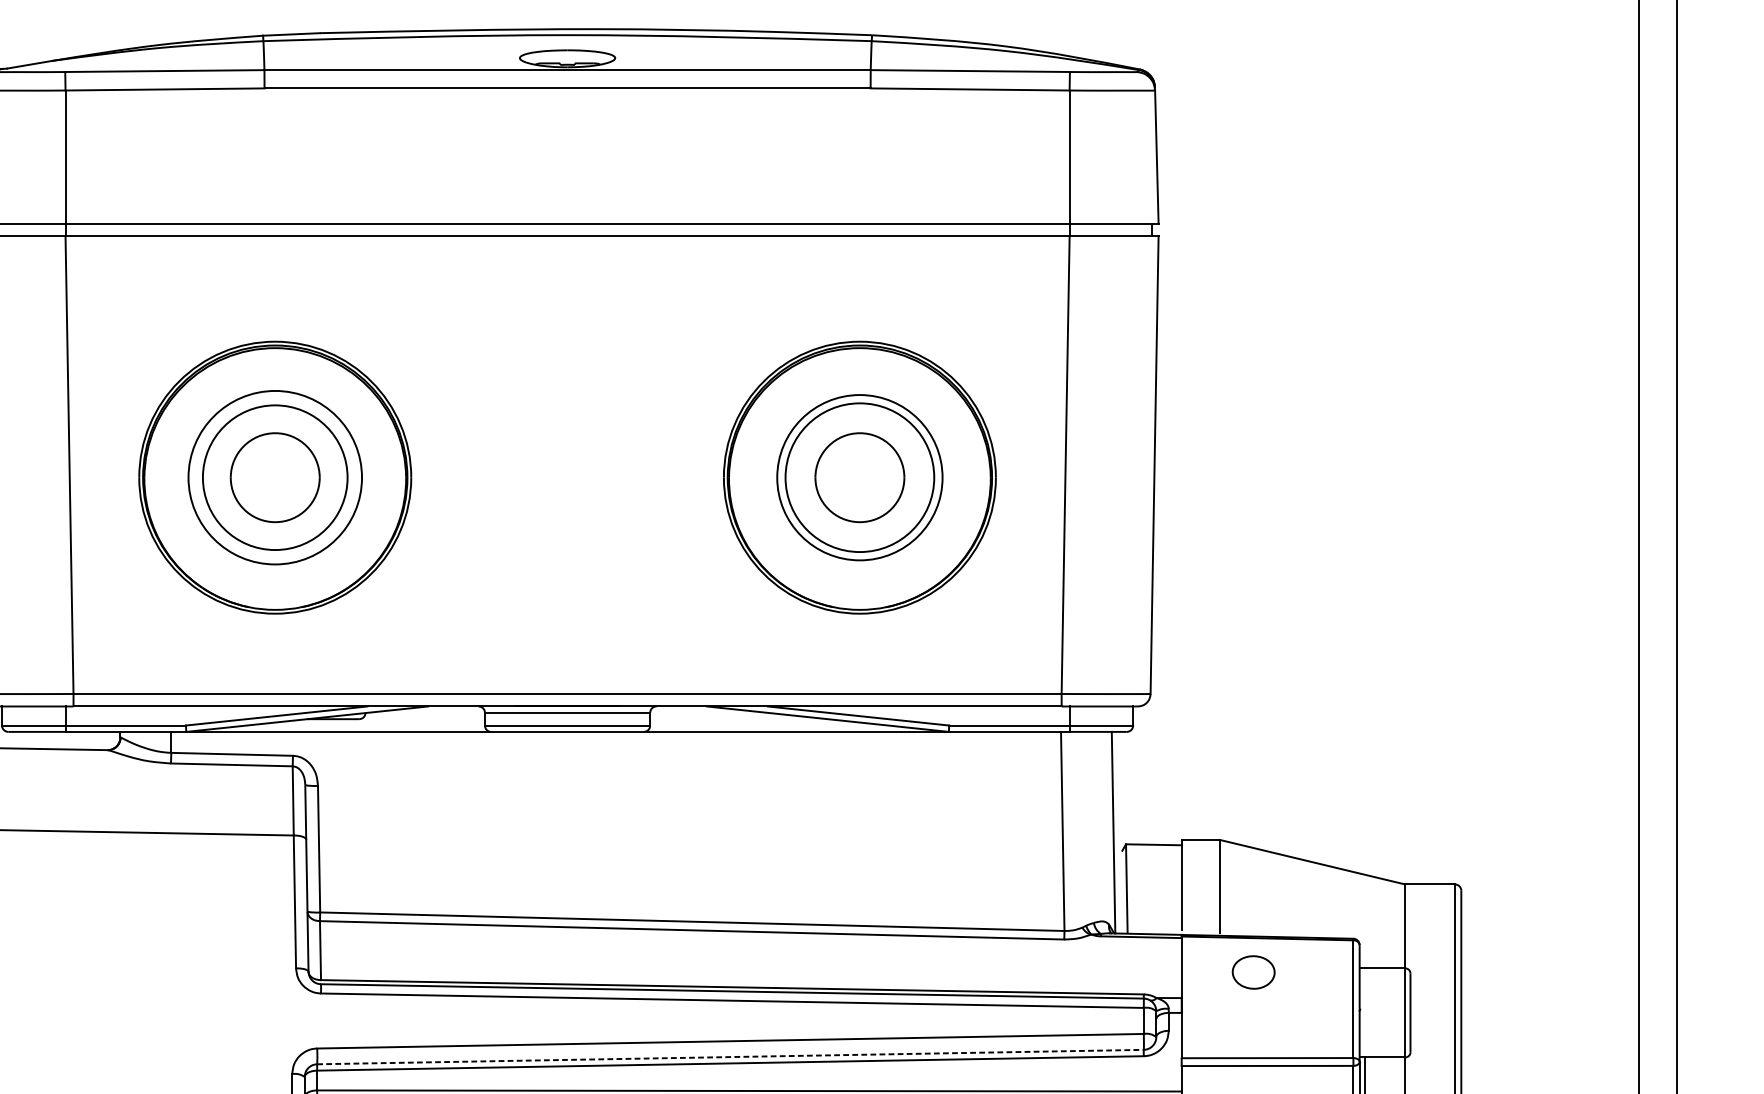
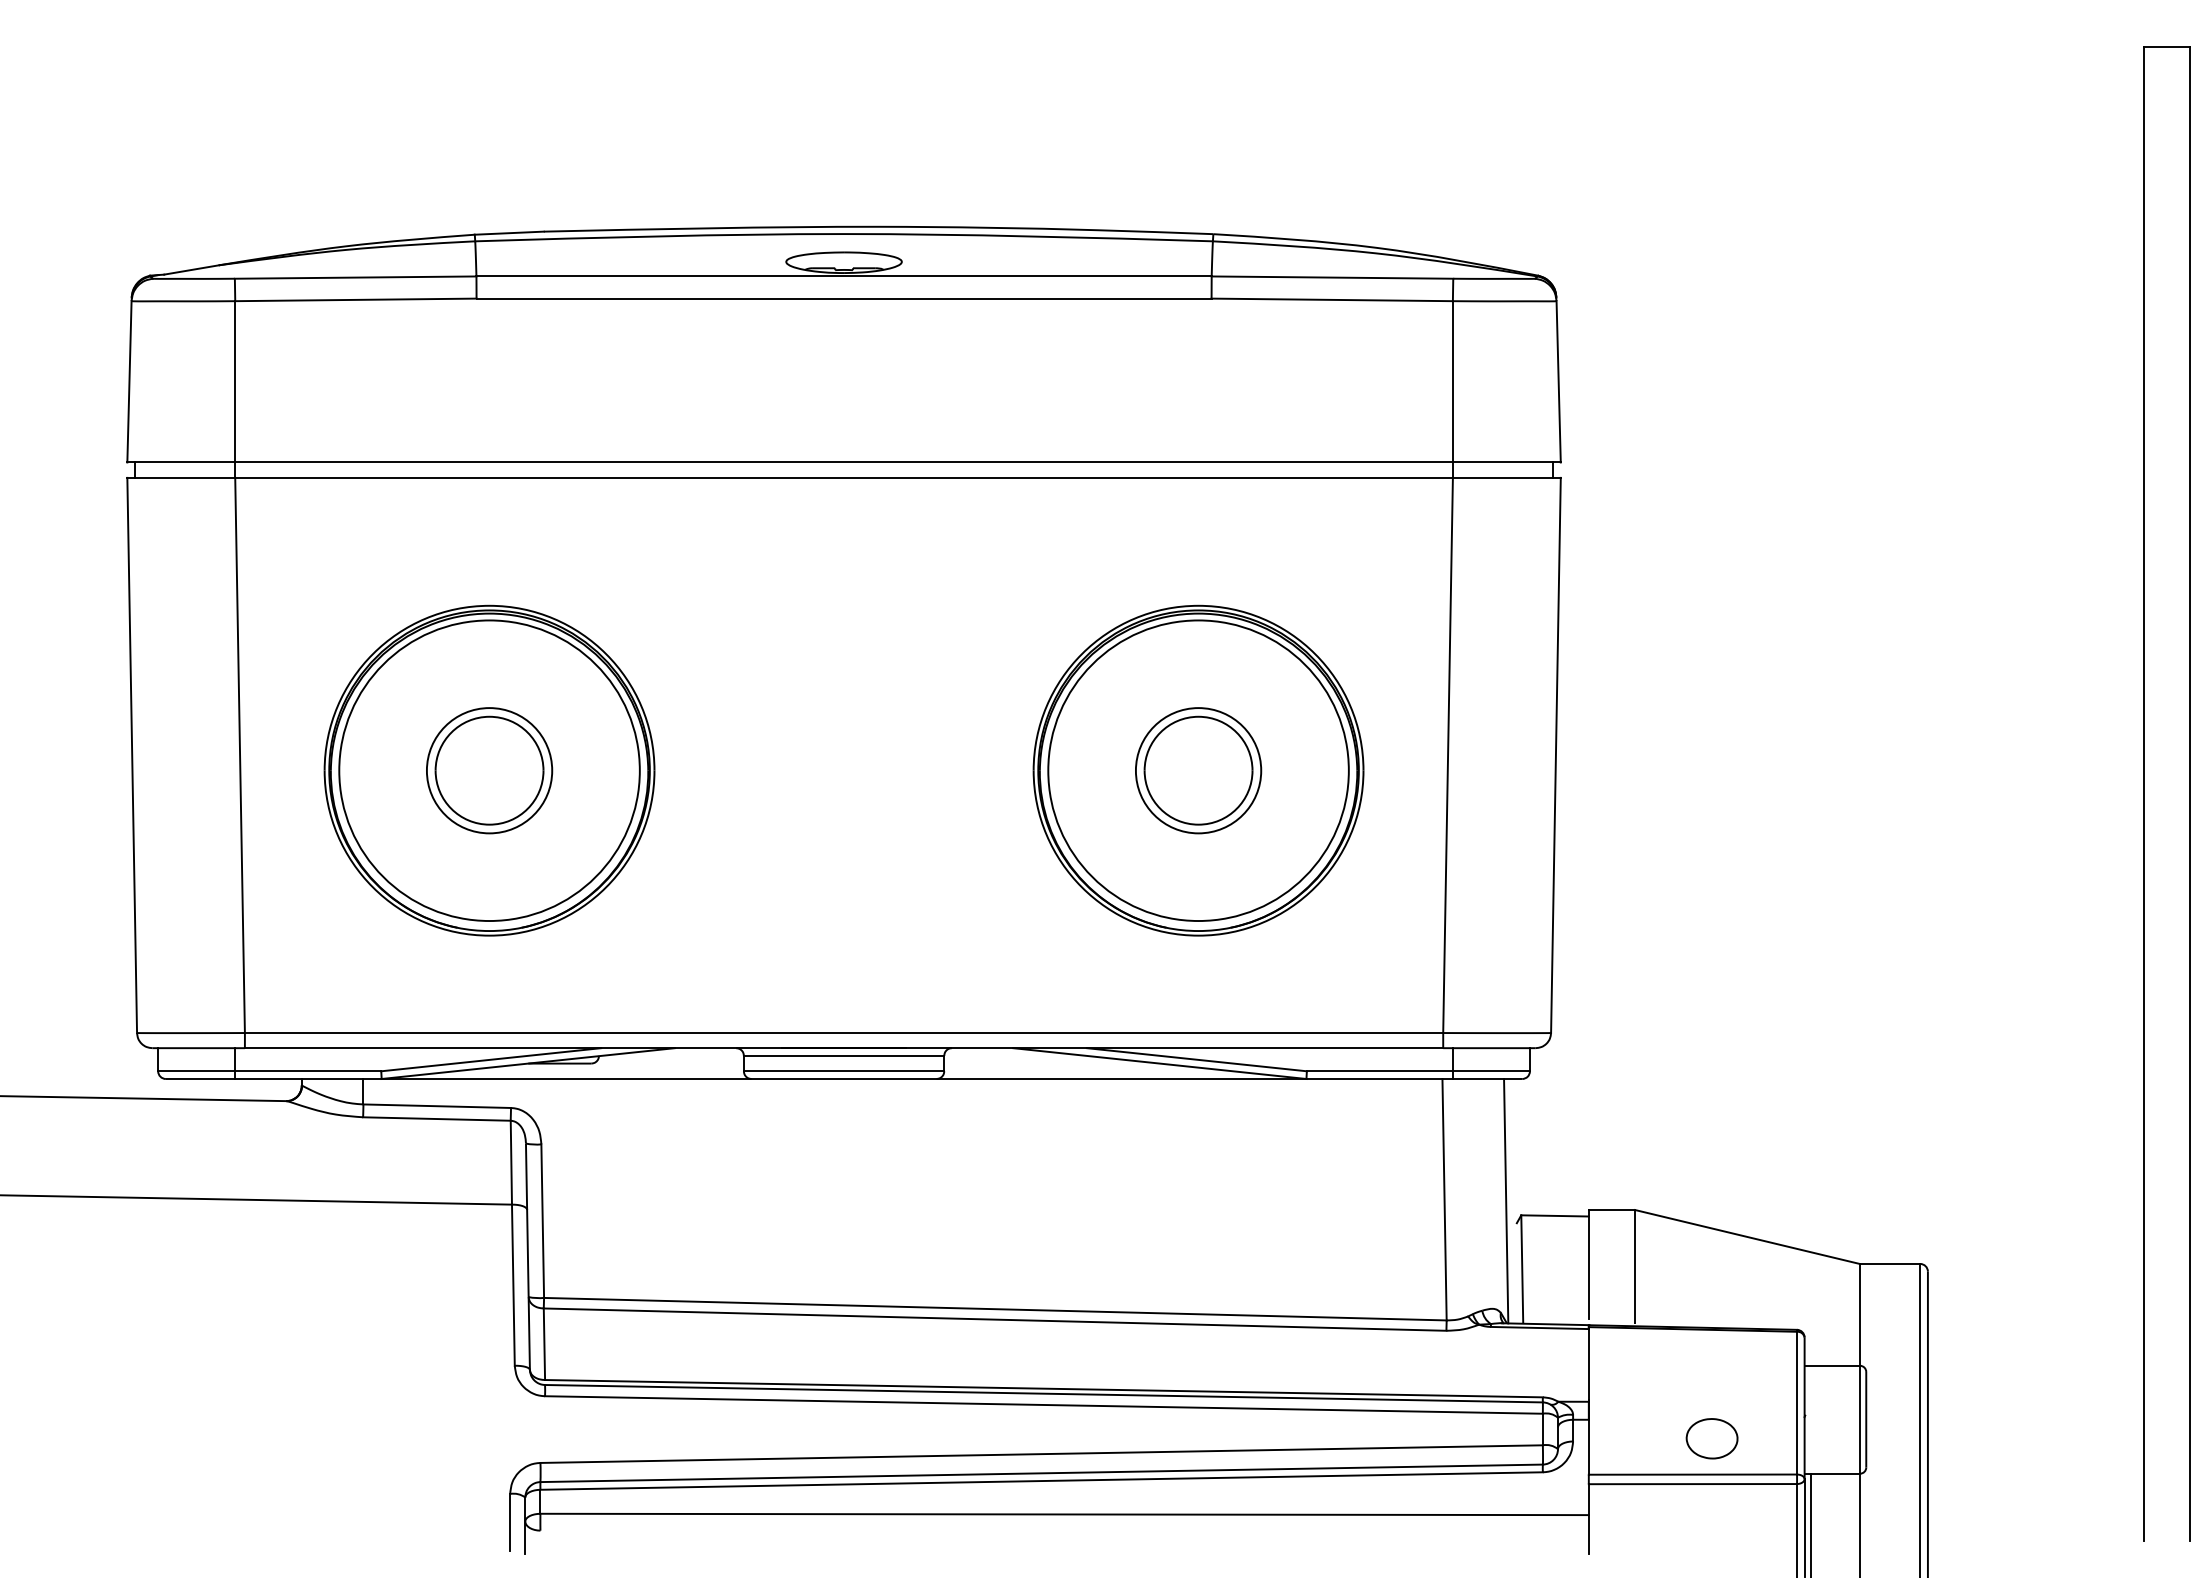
circle: (275, 477) -> (489, 770), size x0.71
circle: (275, 477) -> (489, 770), size x1.43
circle: (859, 477) -> (1198, 770), size x0.62
circle: (859, 477) -> (1198, 770), size x1.67
part: (1253, 972) -> (1711, 1438), moved
line: (731, 1057) -> (1042, 1473), dashed -> solid

